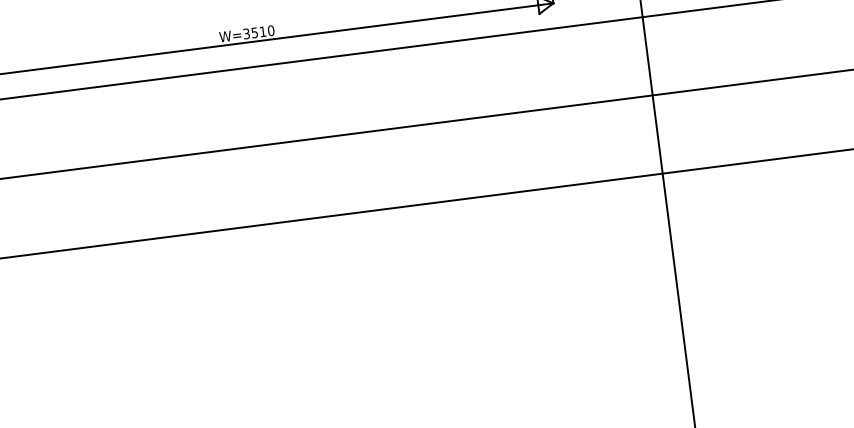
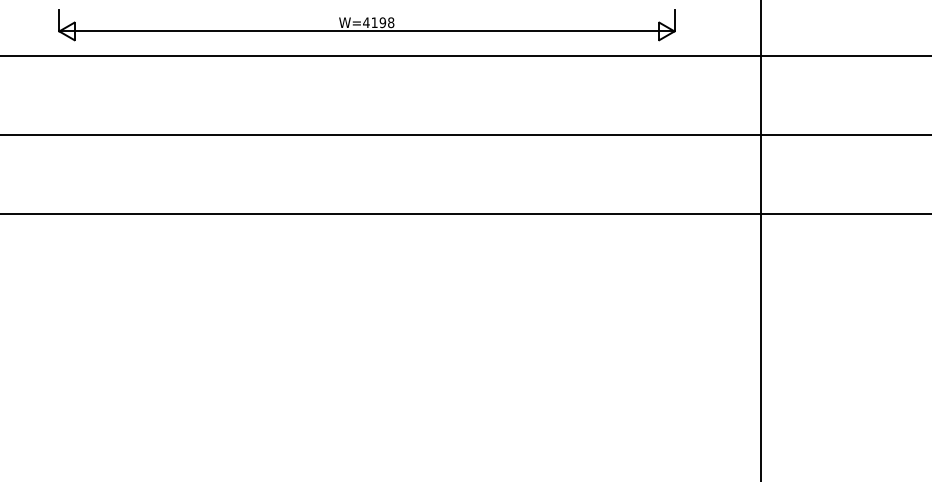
text: (258, 32) -> (378, 22), W=3510 -> W=4198

